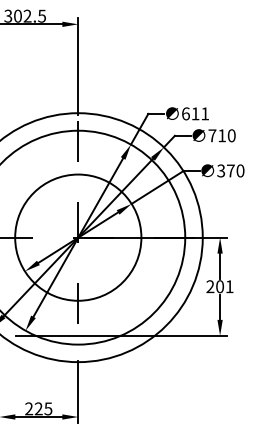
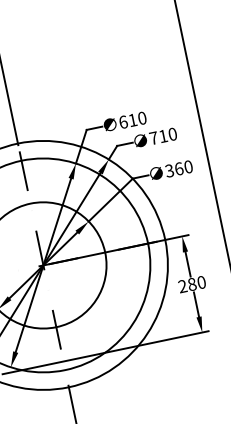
text: (205, 113) -> (142, 117), 611 -> 610
text: (230, 170) -> (178, 168), 370 -> 360
text: (224, 286) -> (196, 283), 201 -> 280

